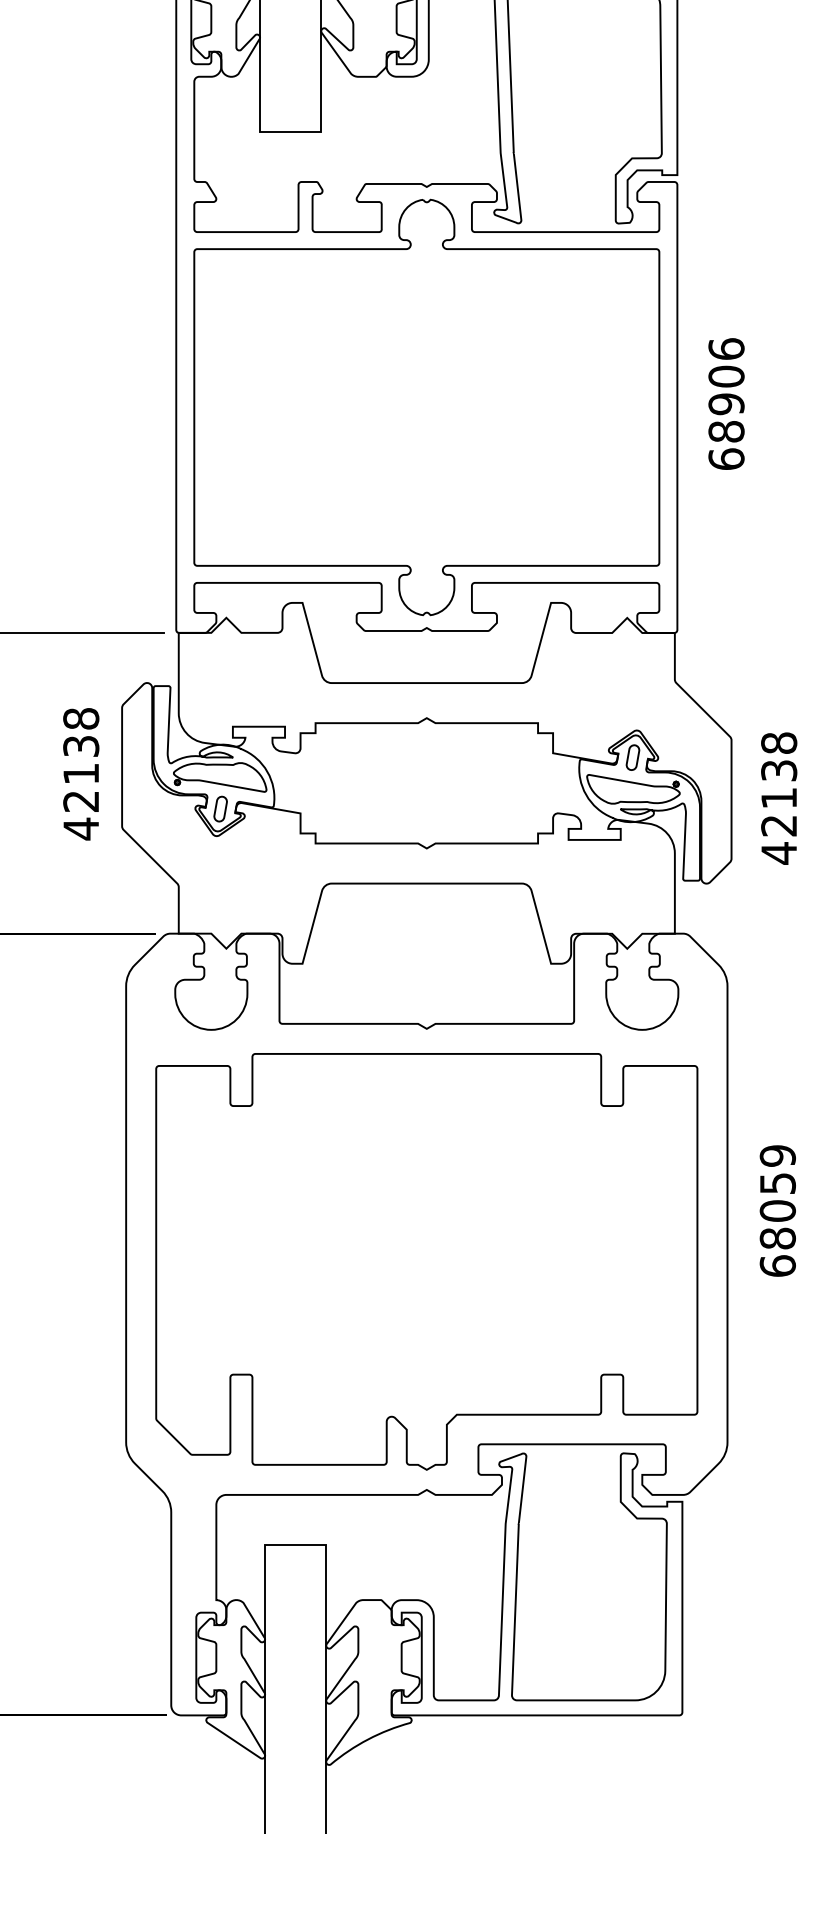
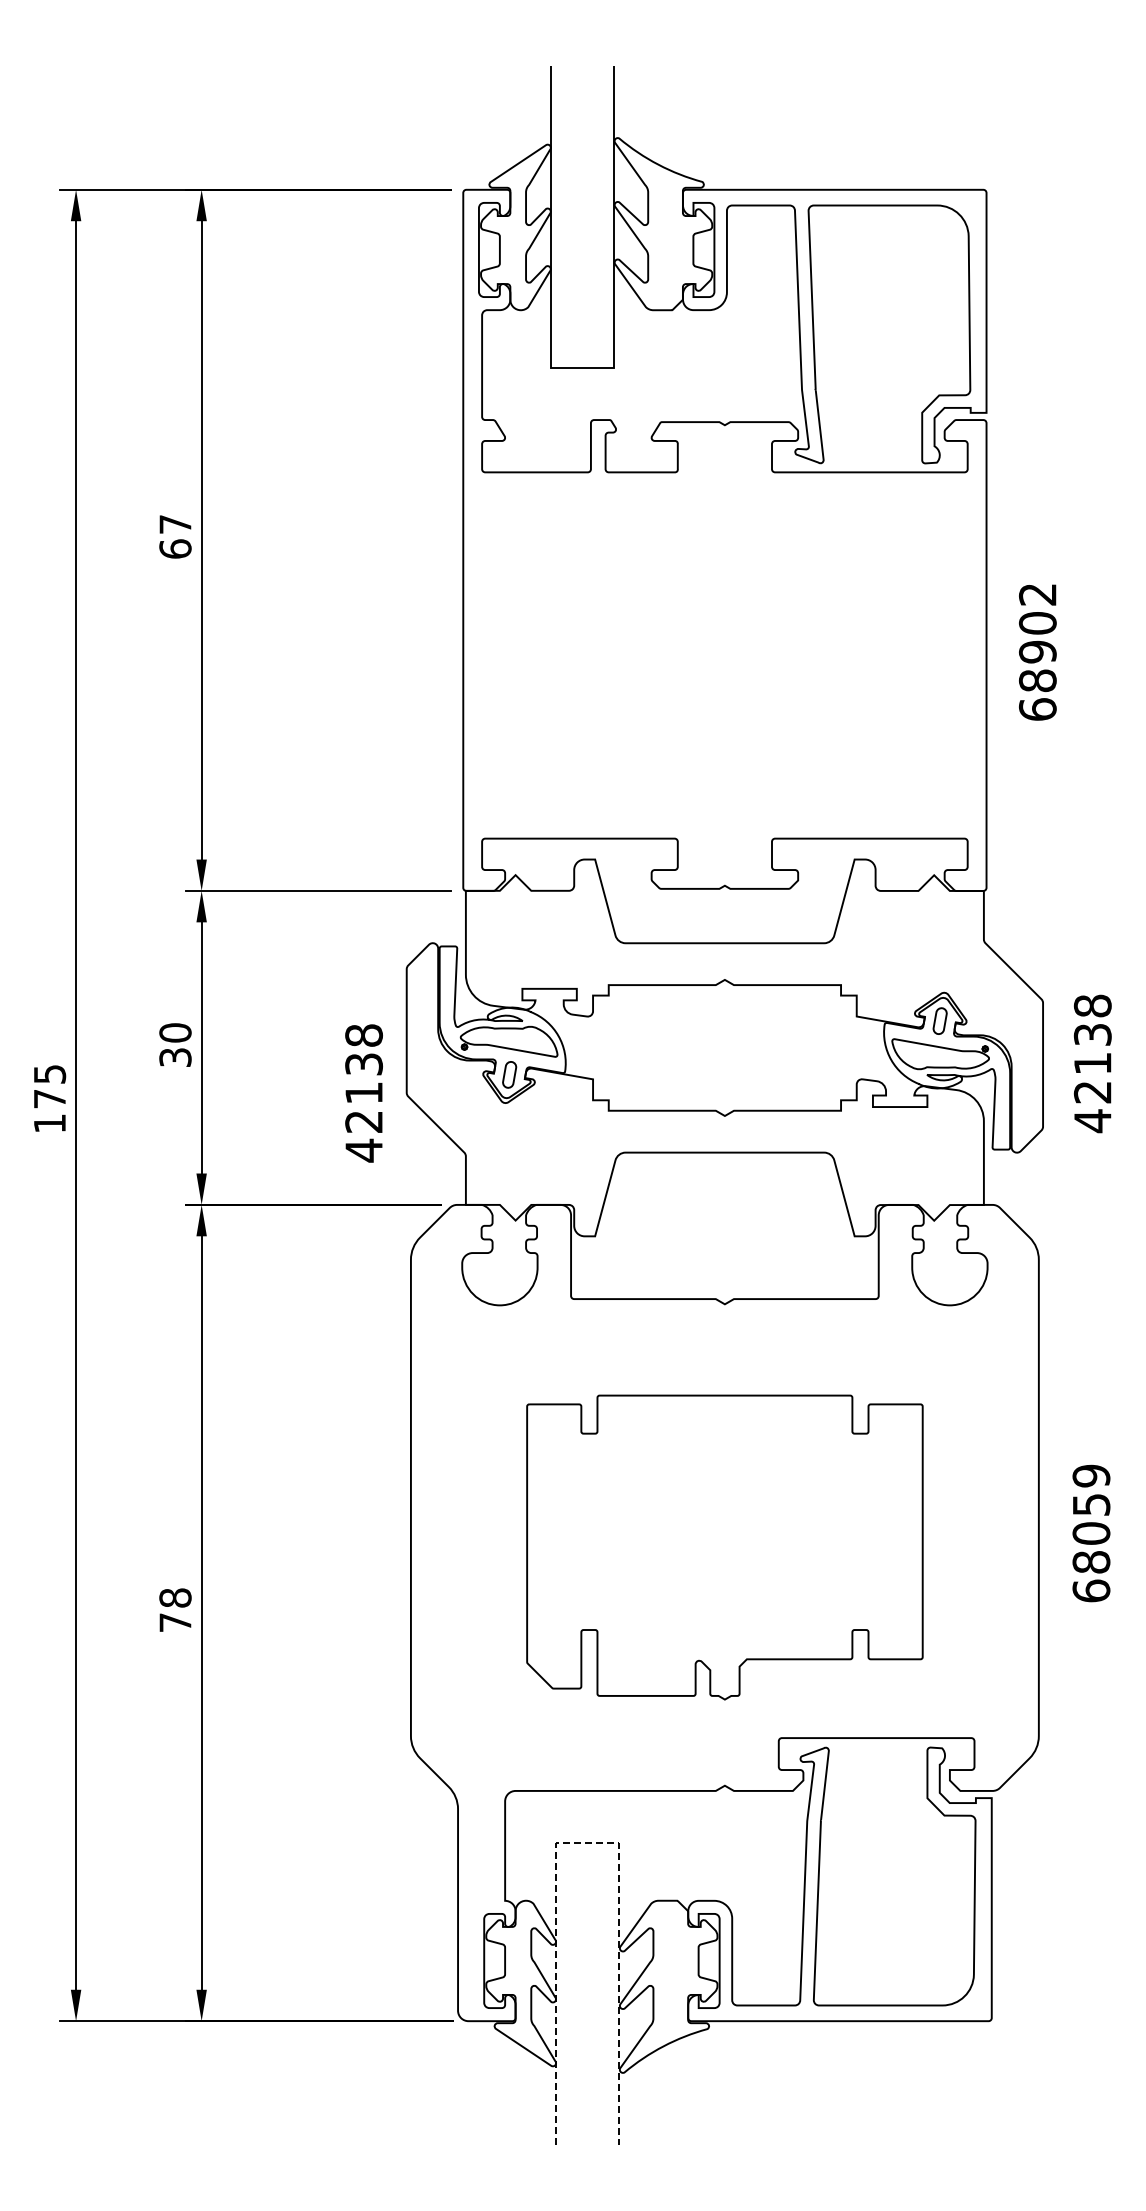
text: (726, 349) -> (1037, 594), 68906 -> 68902
part: (426, 407) -> (724, 655), removed
text: (80, 774) -> (363, 1093), moved
text: (777, 1211) -> (1091, 1533), moved
part: (426, 1261) -> (724, 1547), size x0.7
line: (296, 1545) -> (588, 1843), solid -> dashed

